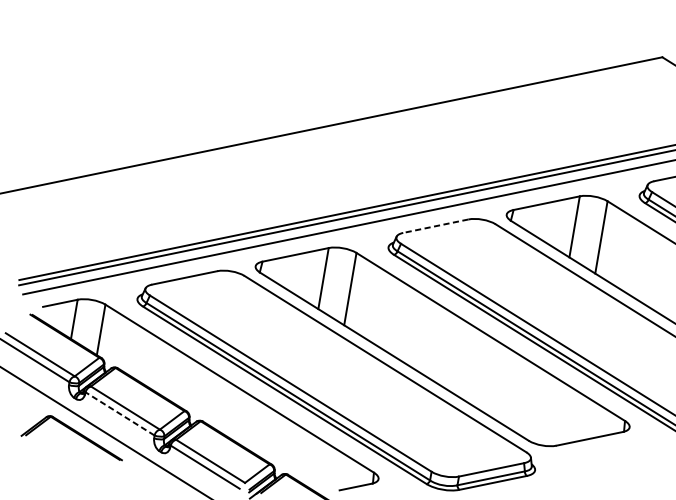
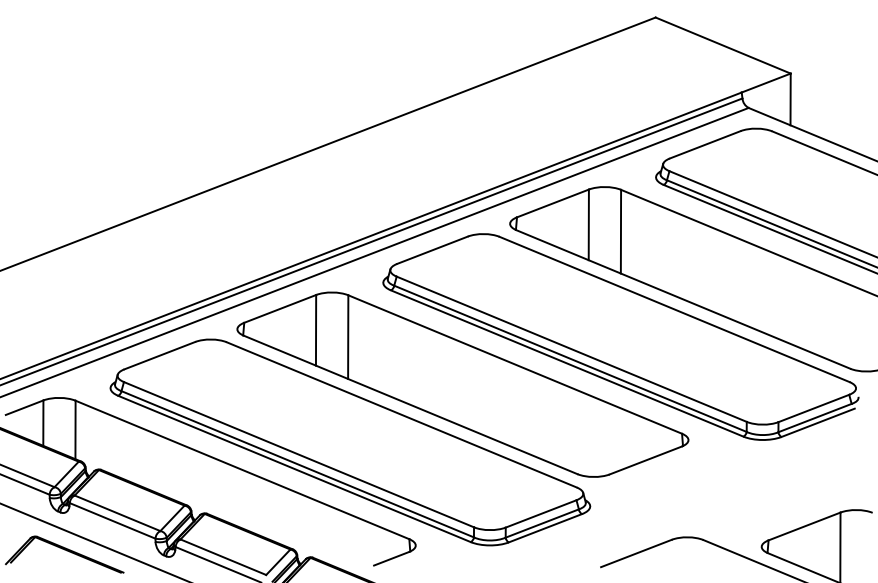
line: (435, 226) -> (432, 250), dashed -> solid
line: (120, 413) -> (112, 520), dashed -> solid

